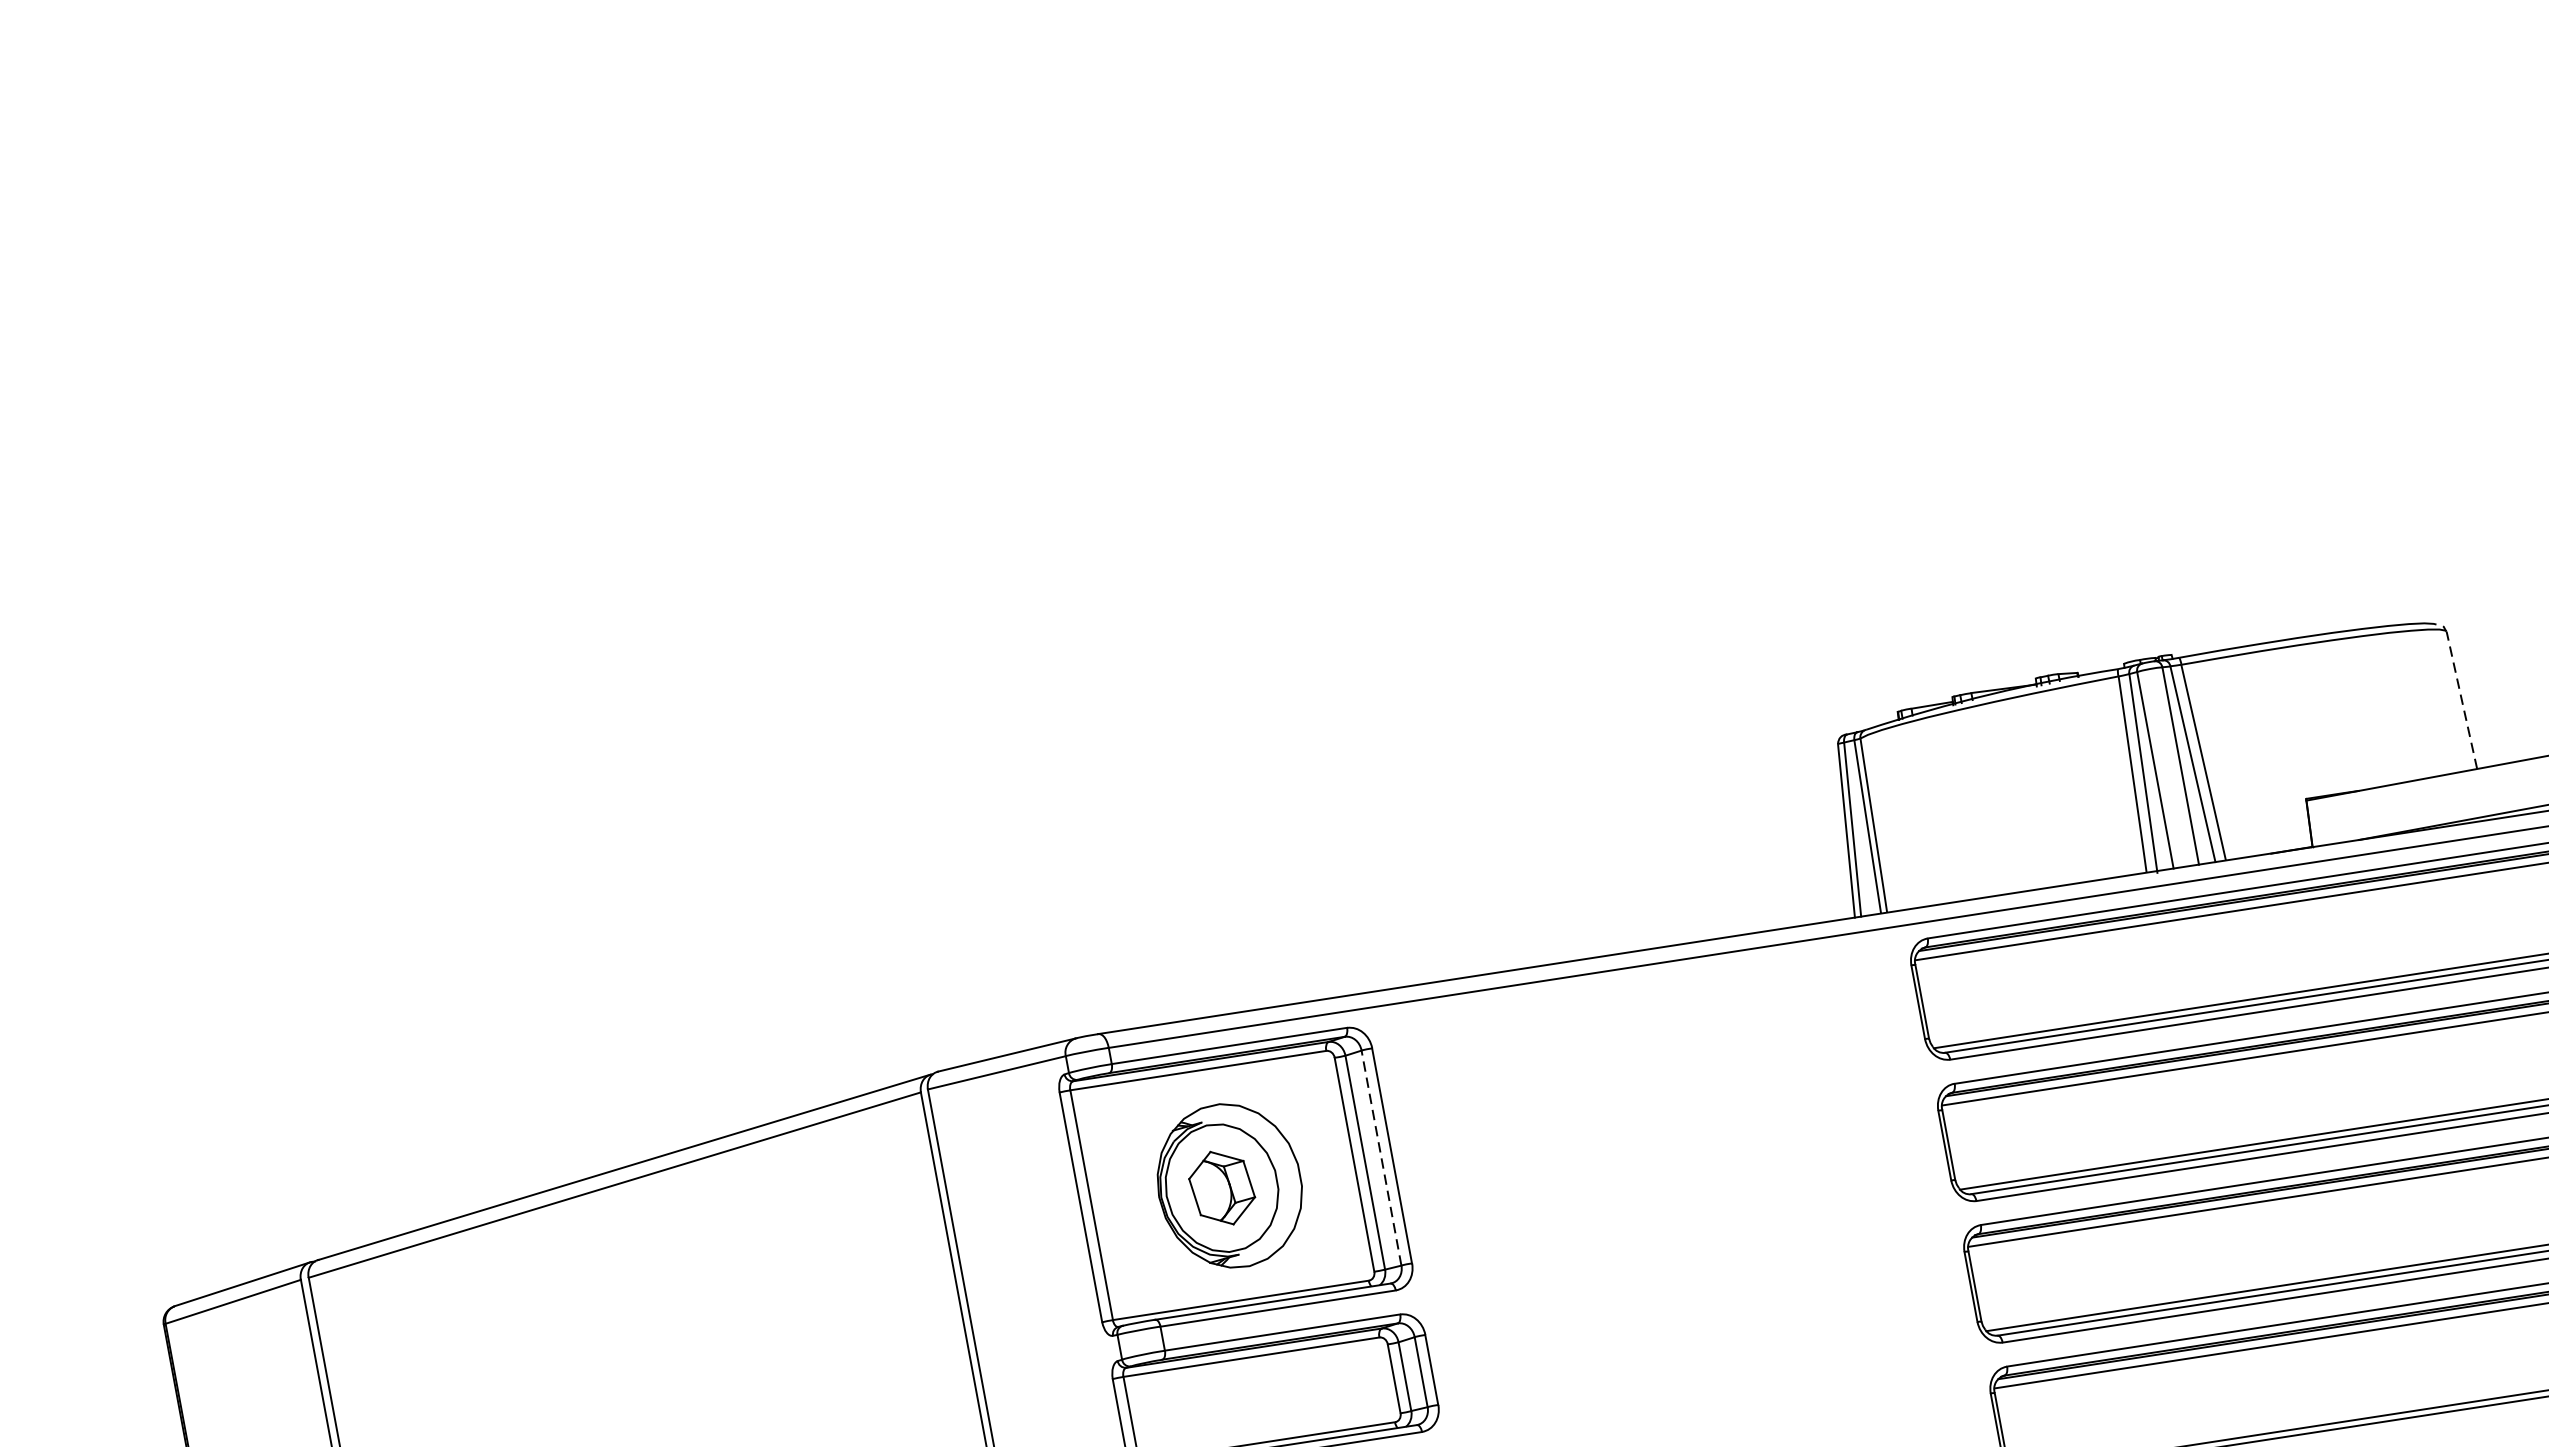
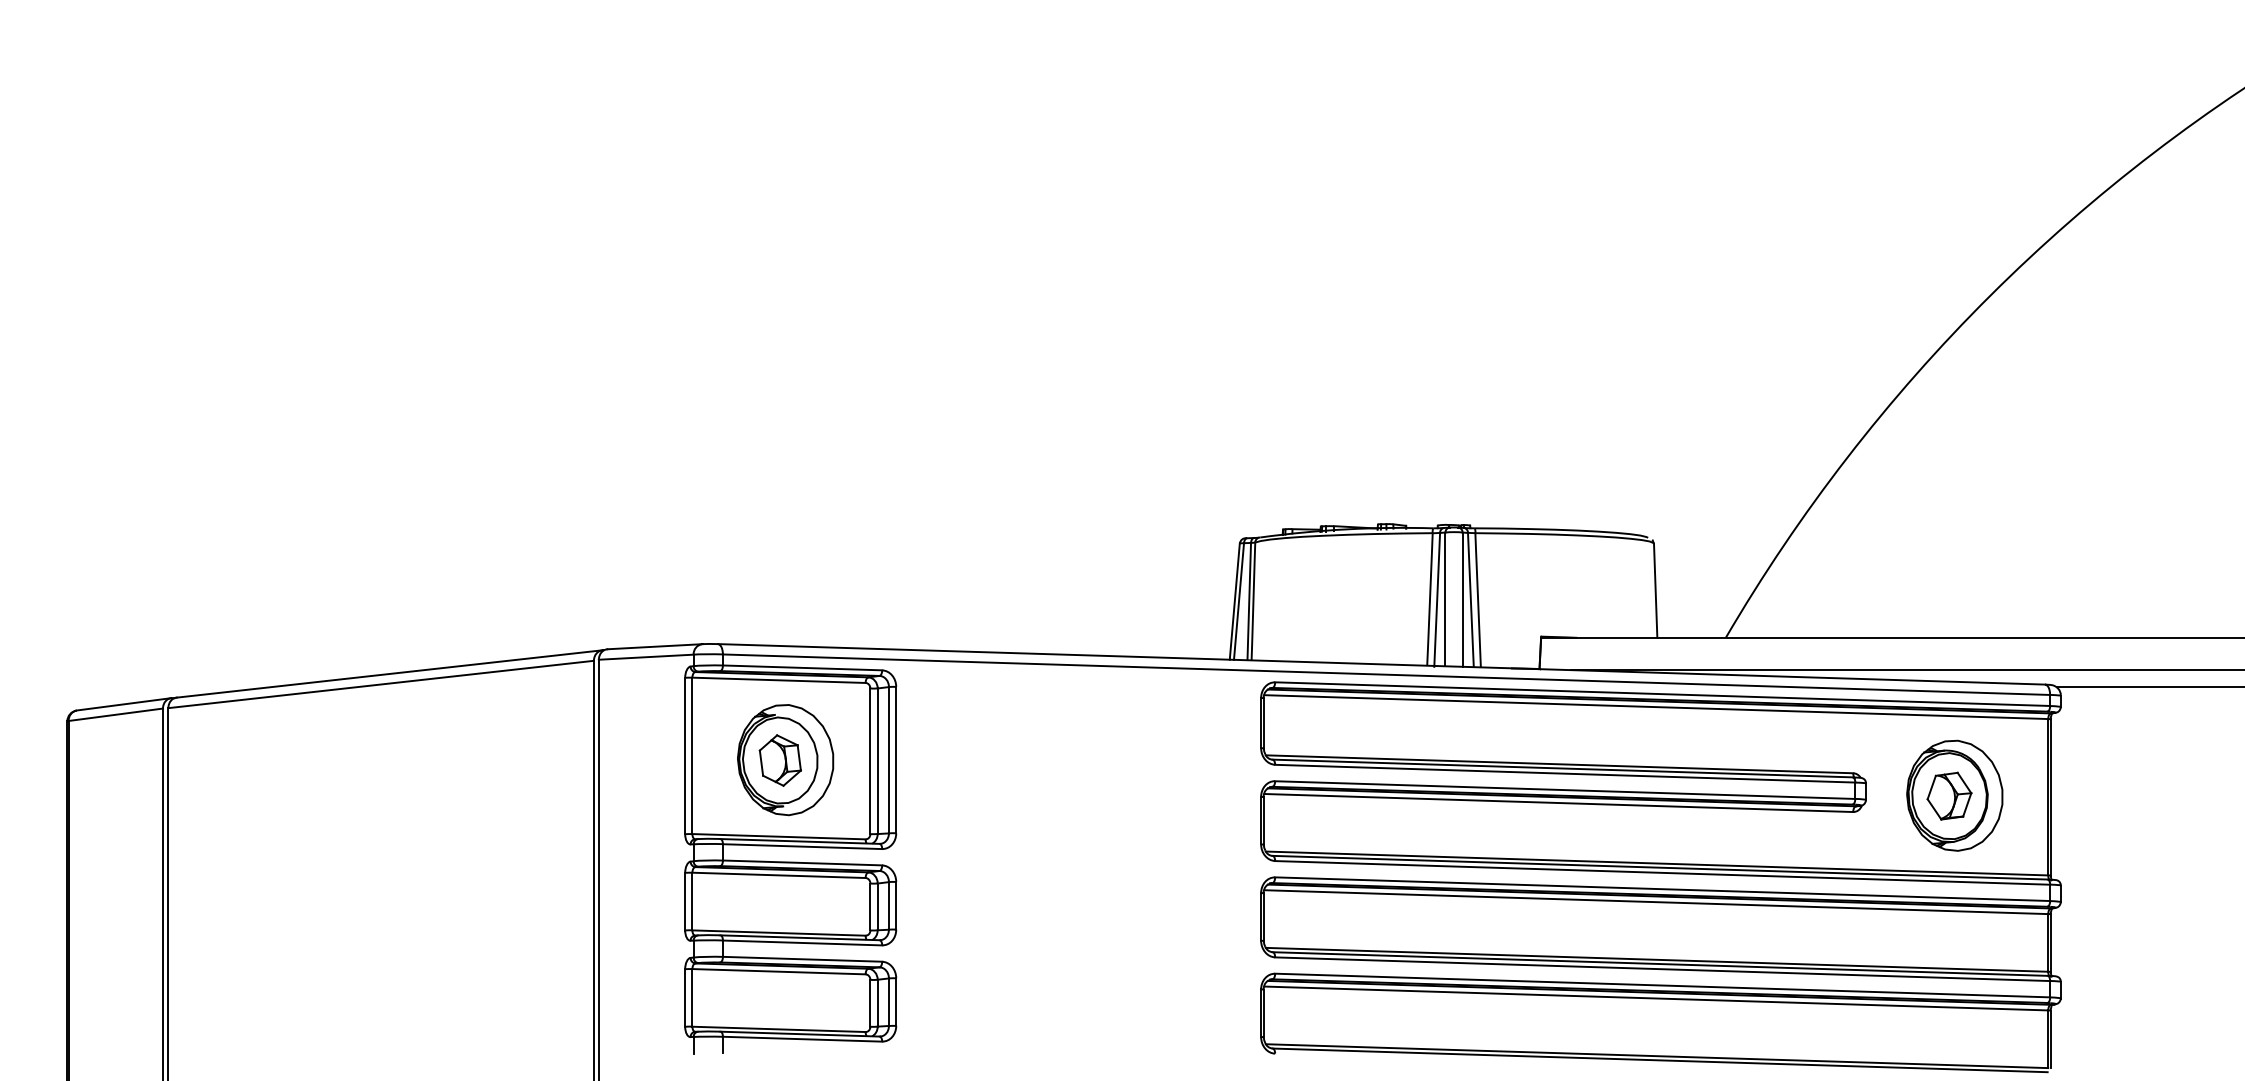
line: (2461, 699) -> (1655, 590), dashed -> solid
line: (1380, 1157) -> (888, 759), dashed -> solid

